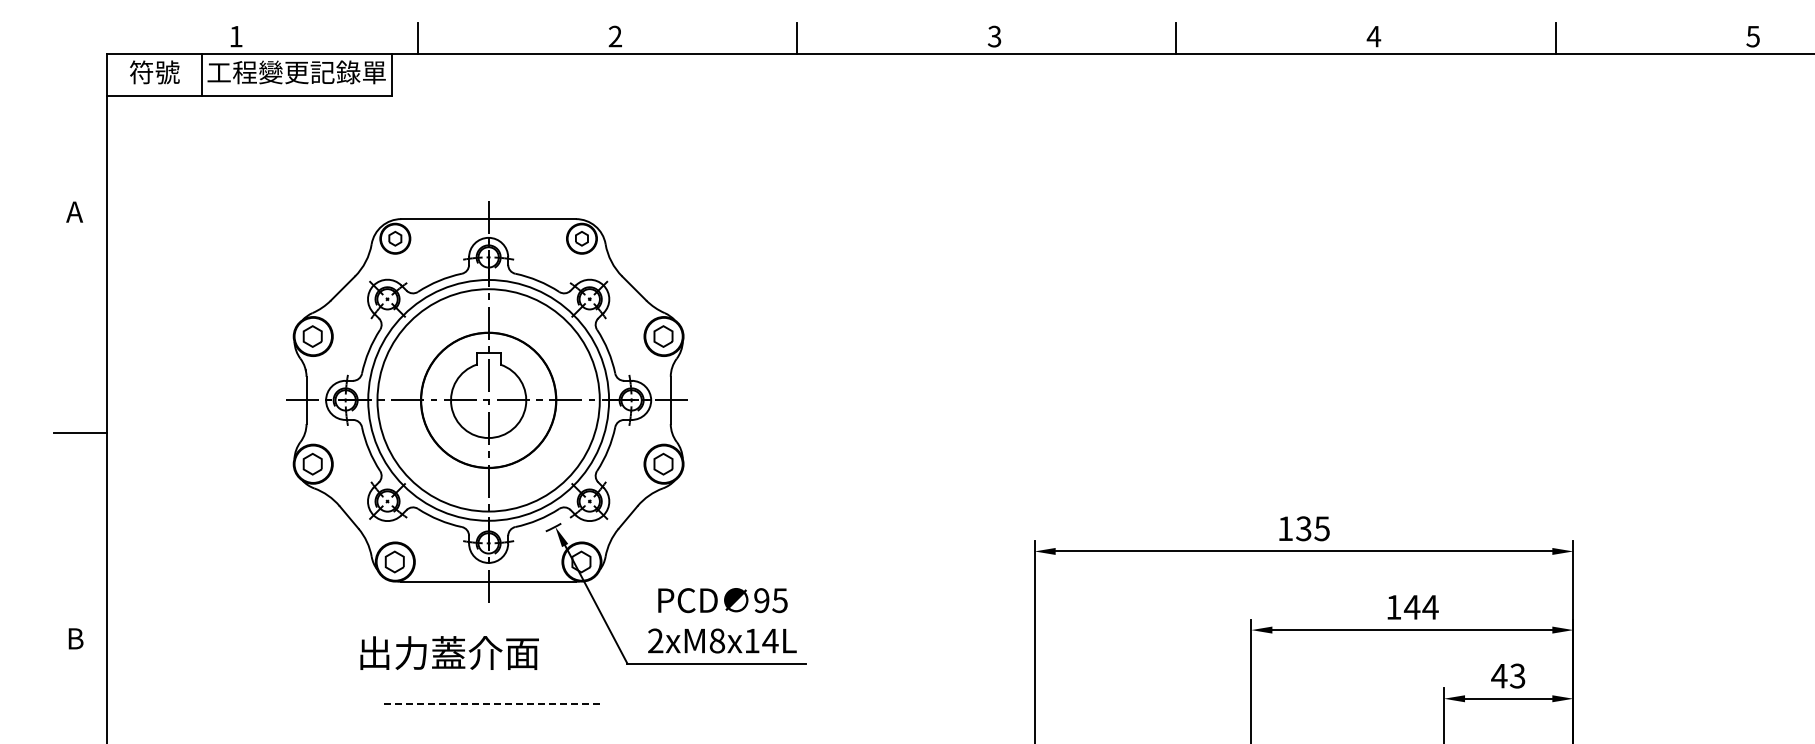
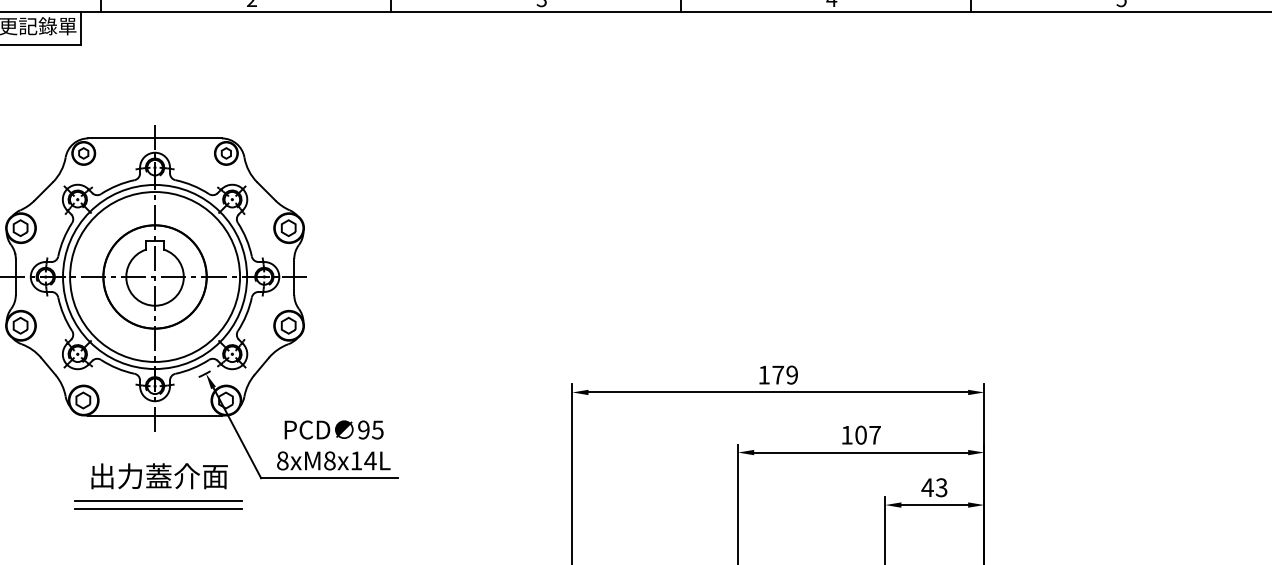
text: (1312, 528) -> (784, 374), 135 -> 179
text: (1420, 606) -> (867, 434), 144 -> 107
text: (655, 640) -> (282, 460), 2xM8x14L -> 8xM8x14L
text: (449, 652) -> (159, 475), moved
line: (492, 692) -> (158, 500), added
line: (493, 703) -> (158, 508), dashed -> solid

